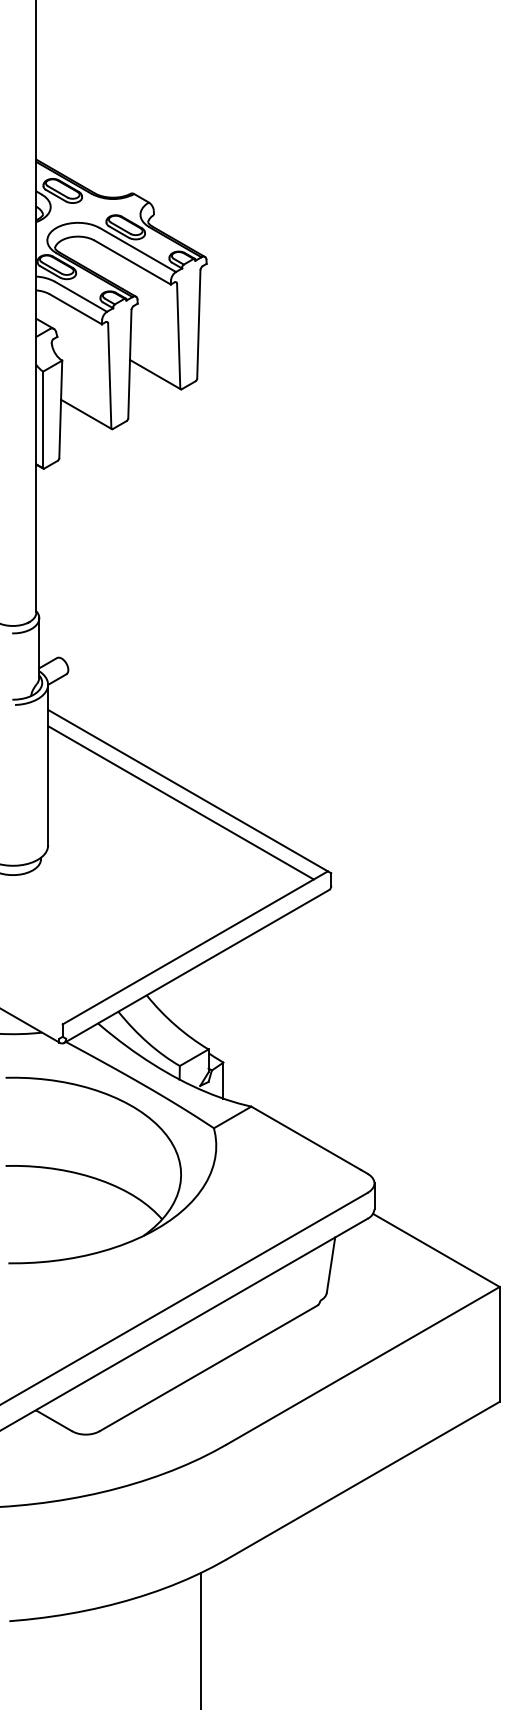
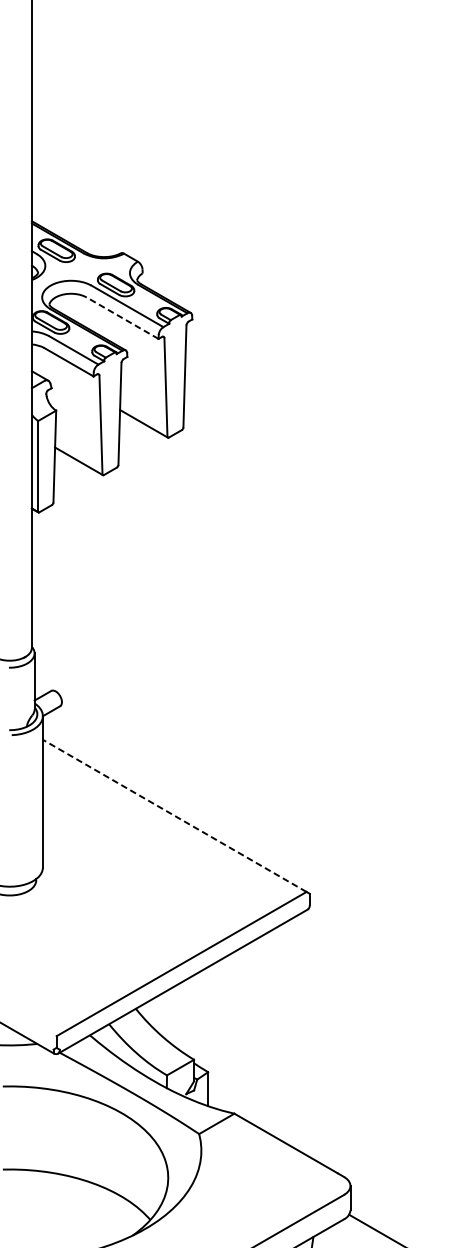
line: (132, 262) -> (122, 318), solid -> dashed
line: (187, 790) -> (174, 815), solid -> dashed
line: (180, 802) -> (167, 827), removed

